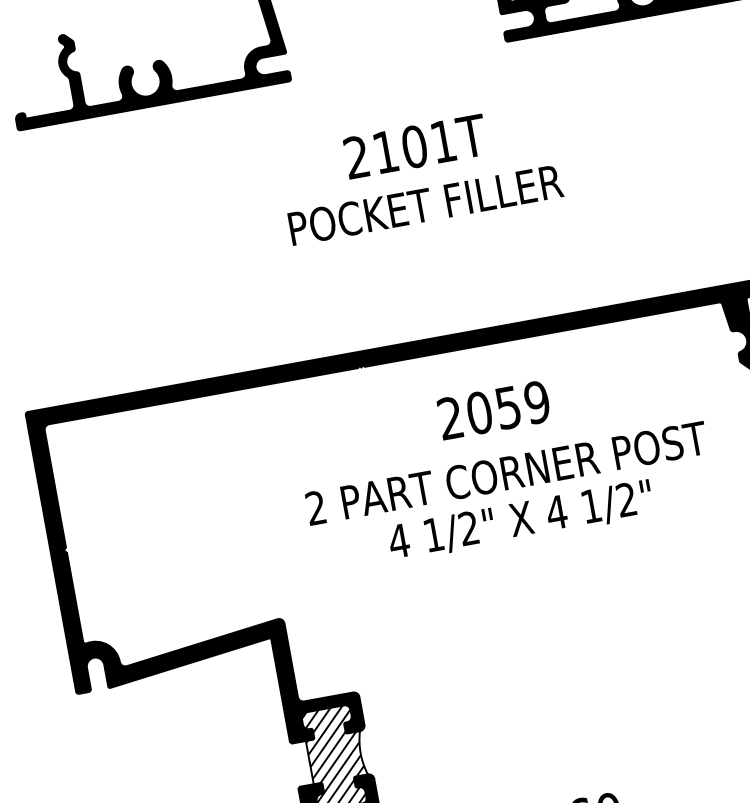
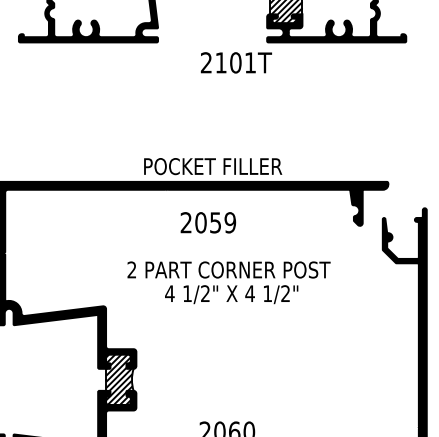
text: (413, 146) -> (235, 62), moved
text: (426, 204) -> (213, 166), moved
text: (494, 409) -> (208, 222), moved
text: (510, 498) -> (228, 282), moved

